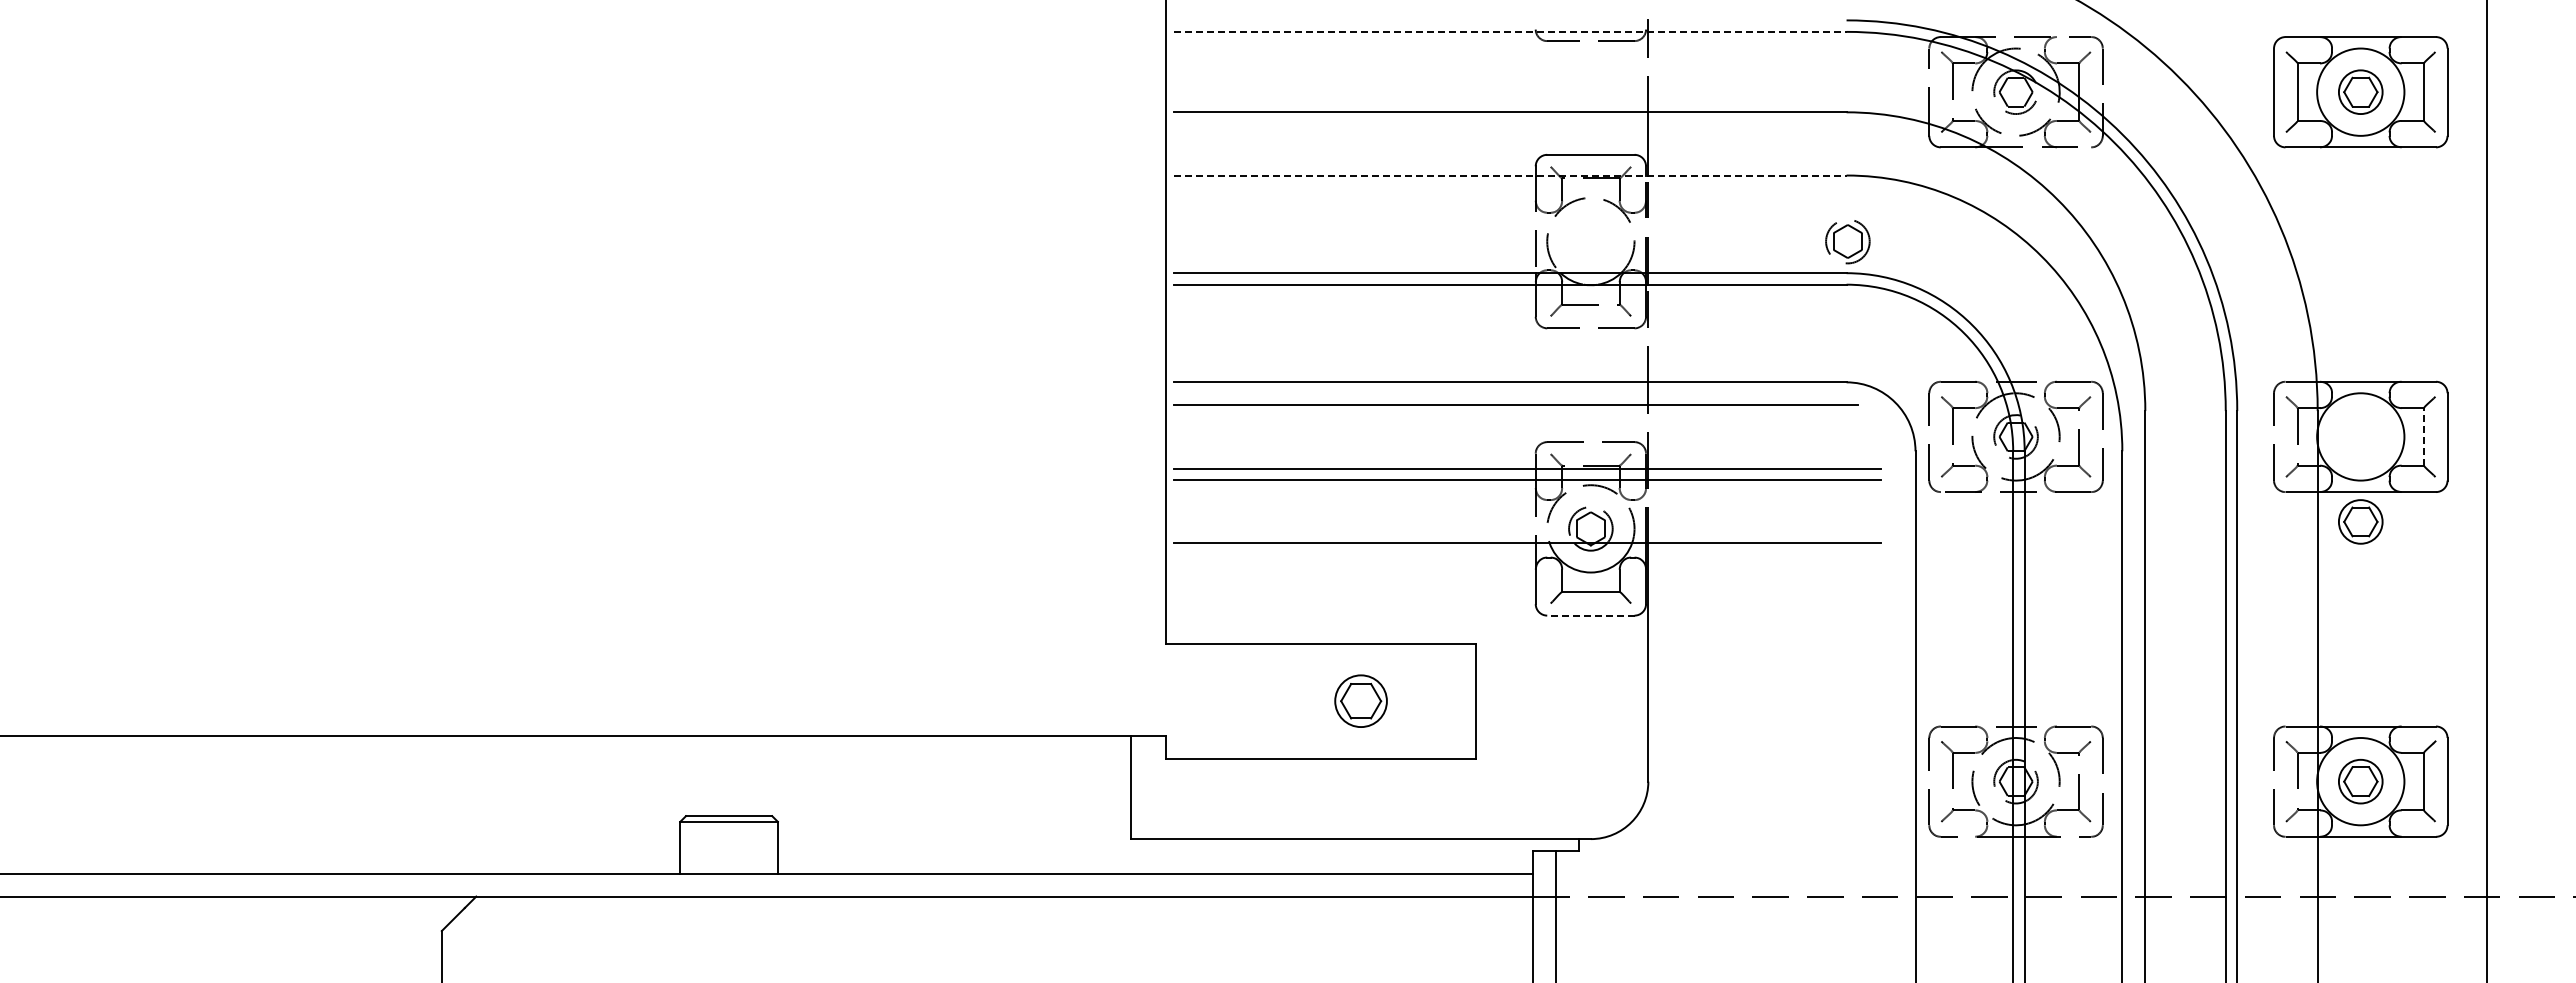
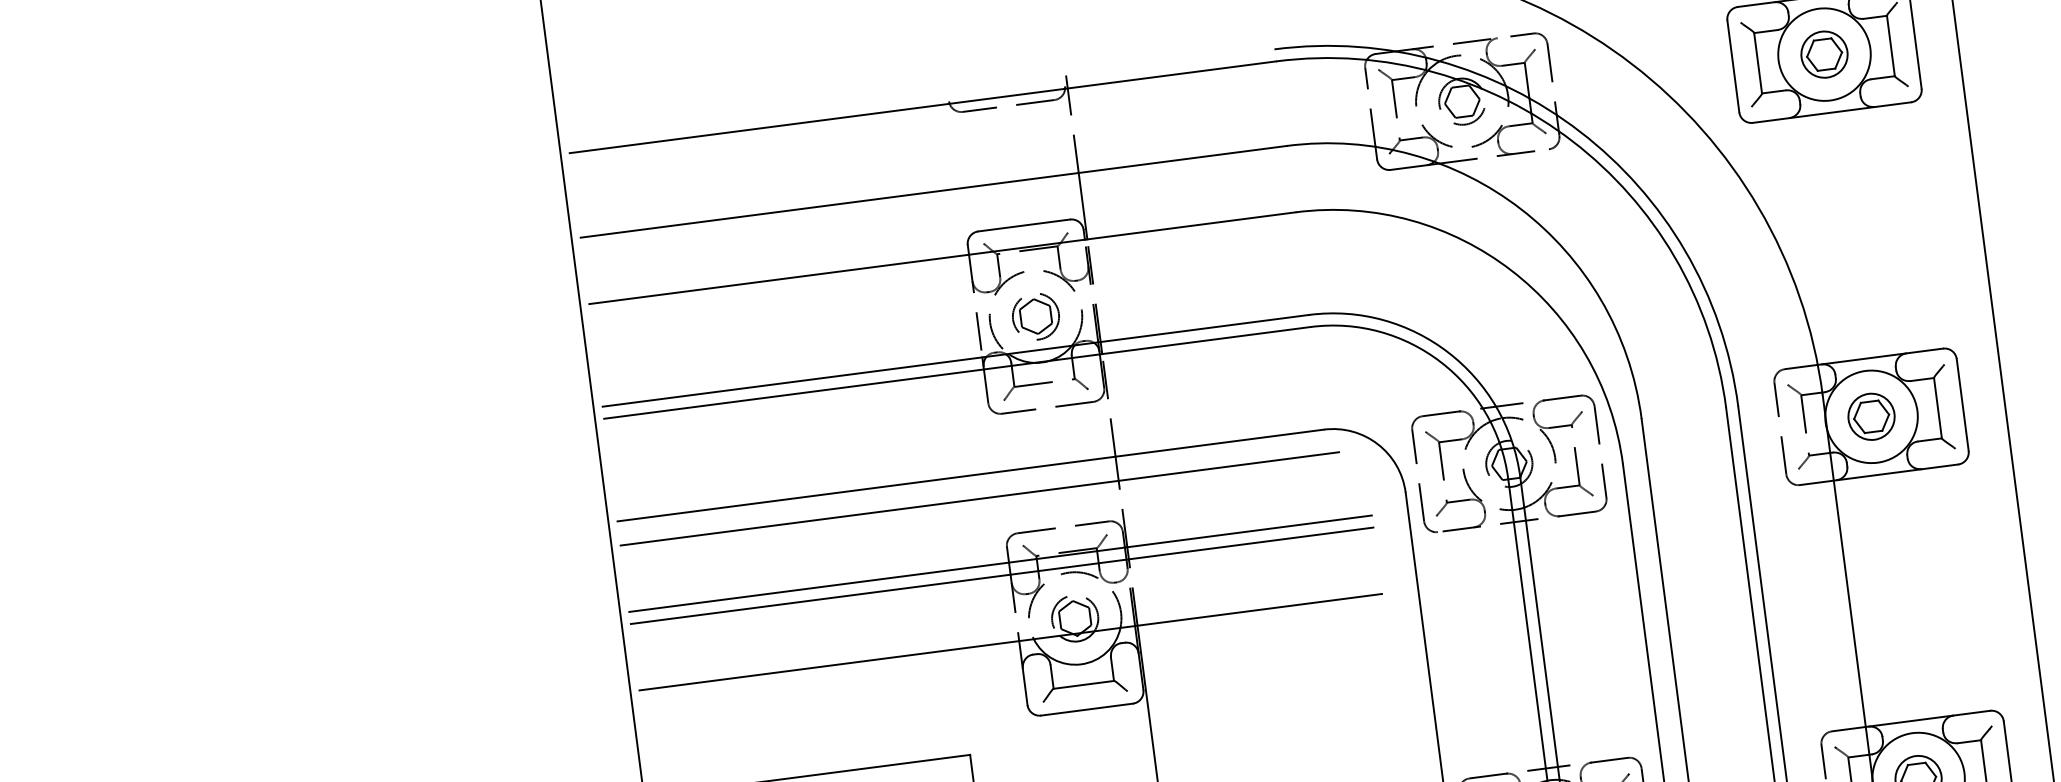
line: (1510, 31) -> (922, 106), dashed -> solid
line: (1510, 175) -> (942, 258), dashed -> solid
part: (1847, 242) -> (1035, 317), moved
line: (2423, 436) -> (1937, 407), dashed -> solid
part: (2360, 521) -> (1871, 416), moved
line: (1590, 615) -> (1086, 709), dashed -> solid

